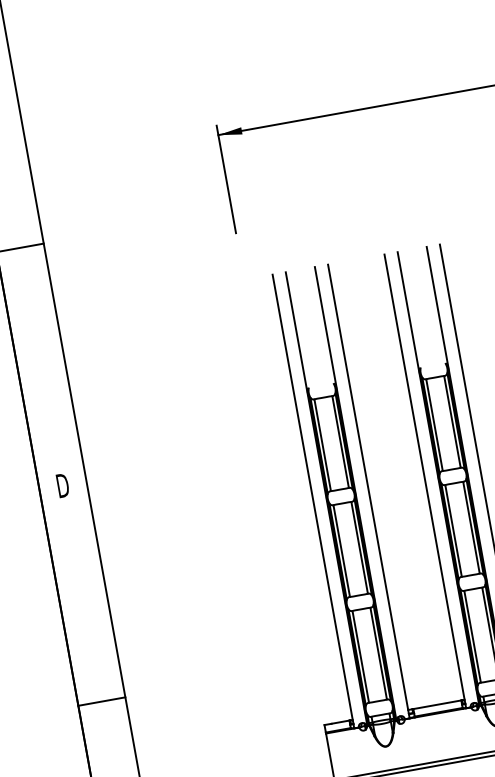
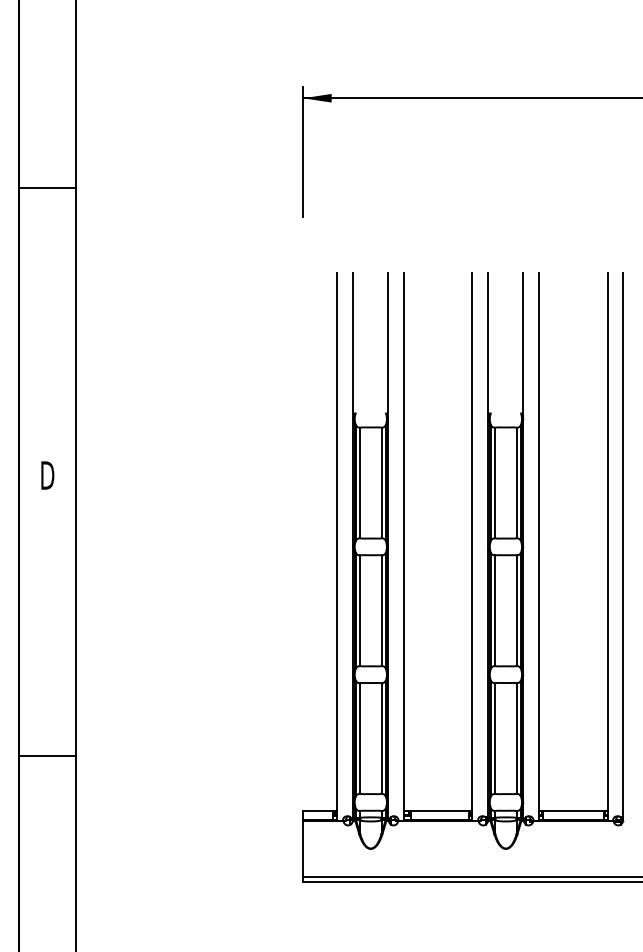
line: (101, 701) -> (47, 756), moved

